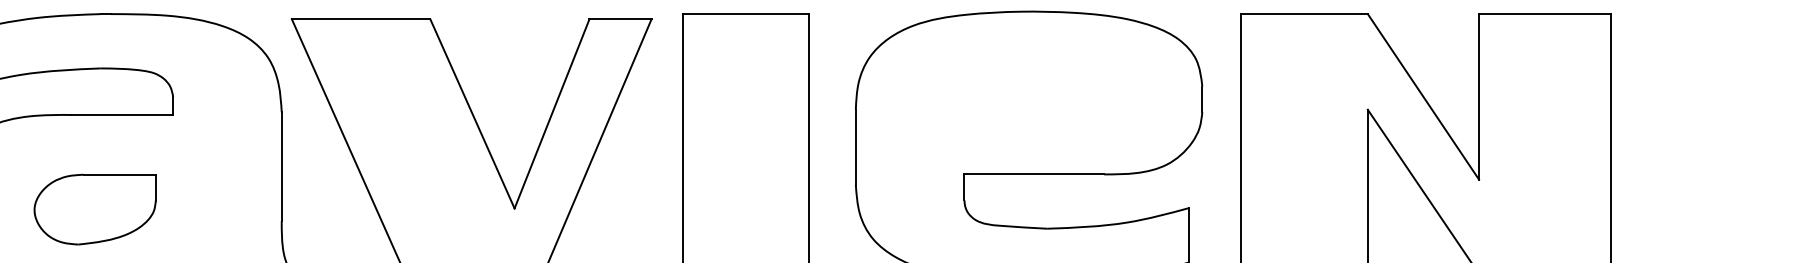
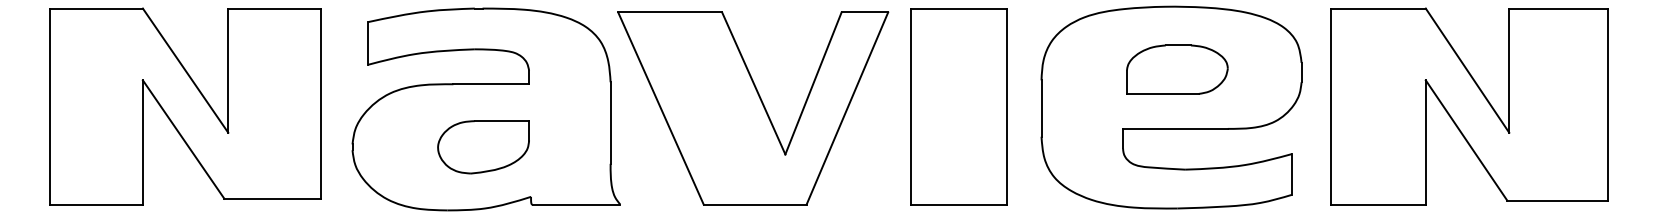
part: (1037, 95) -> (1177, 69), added
part: (95, 209) -> (483, 147), moved

